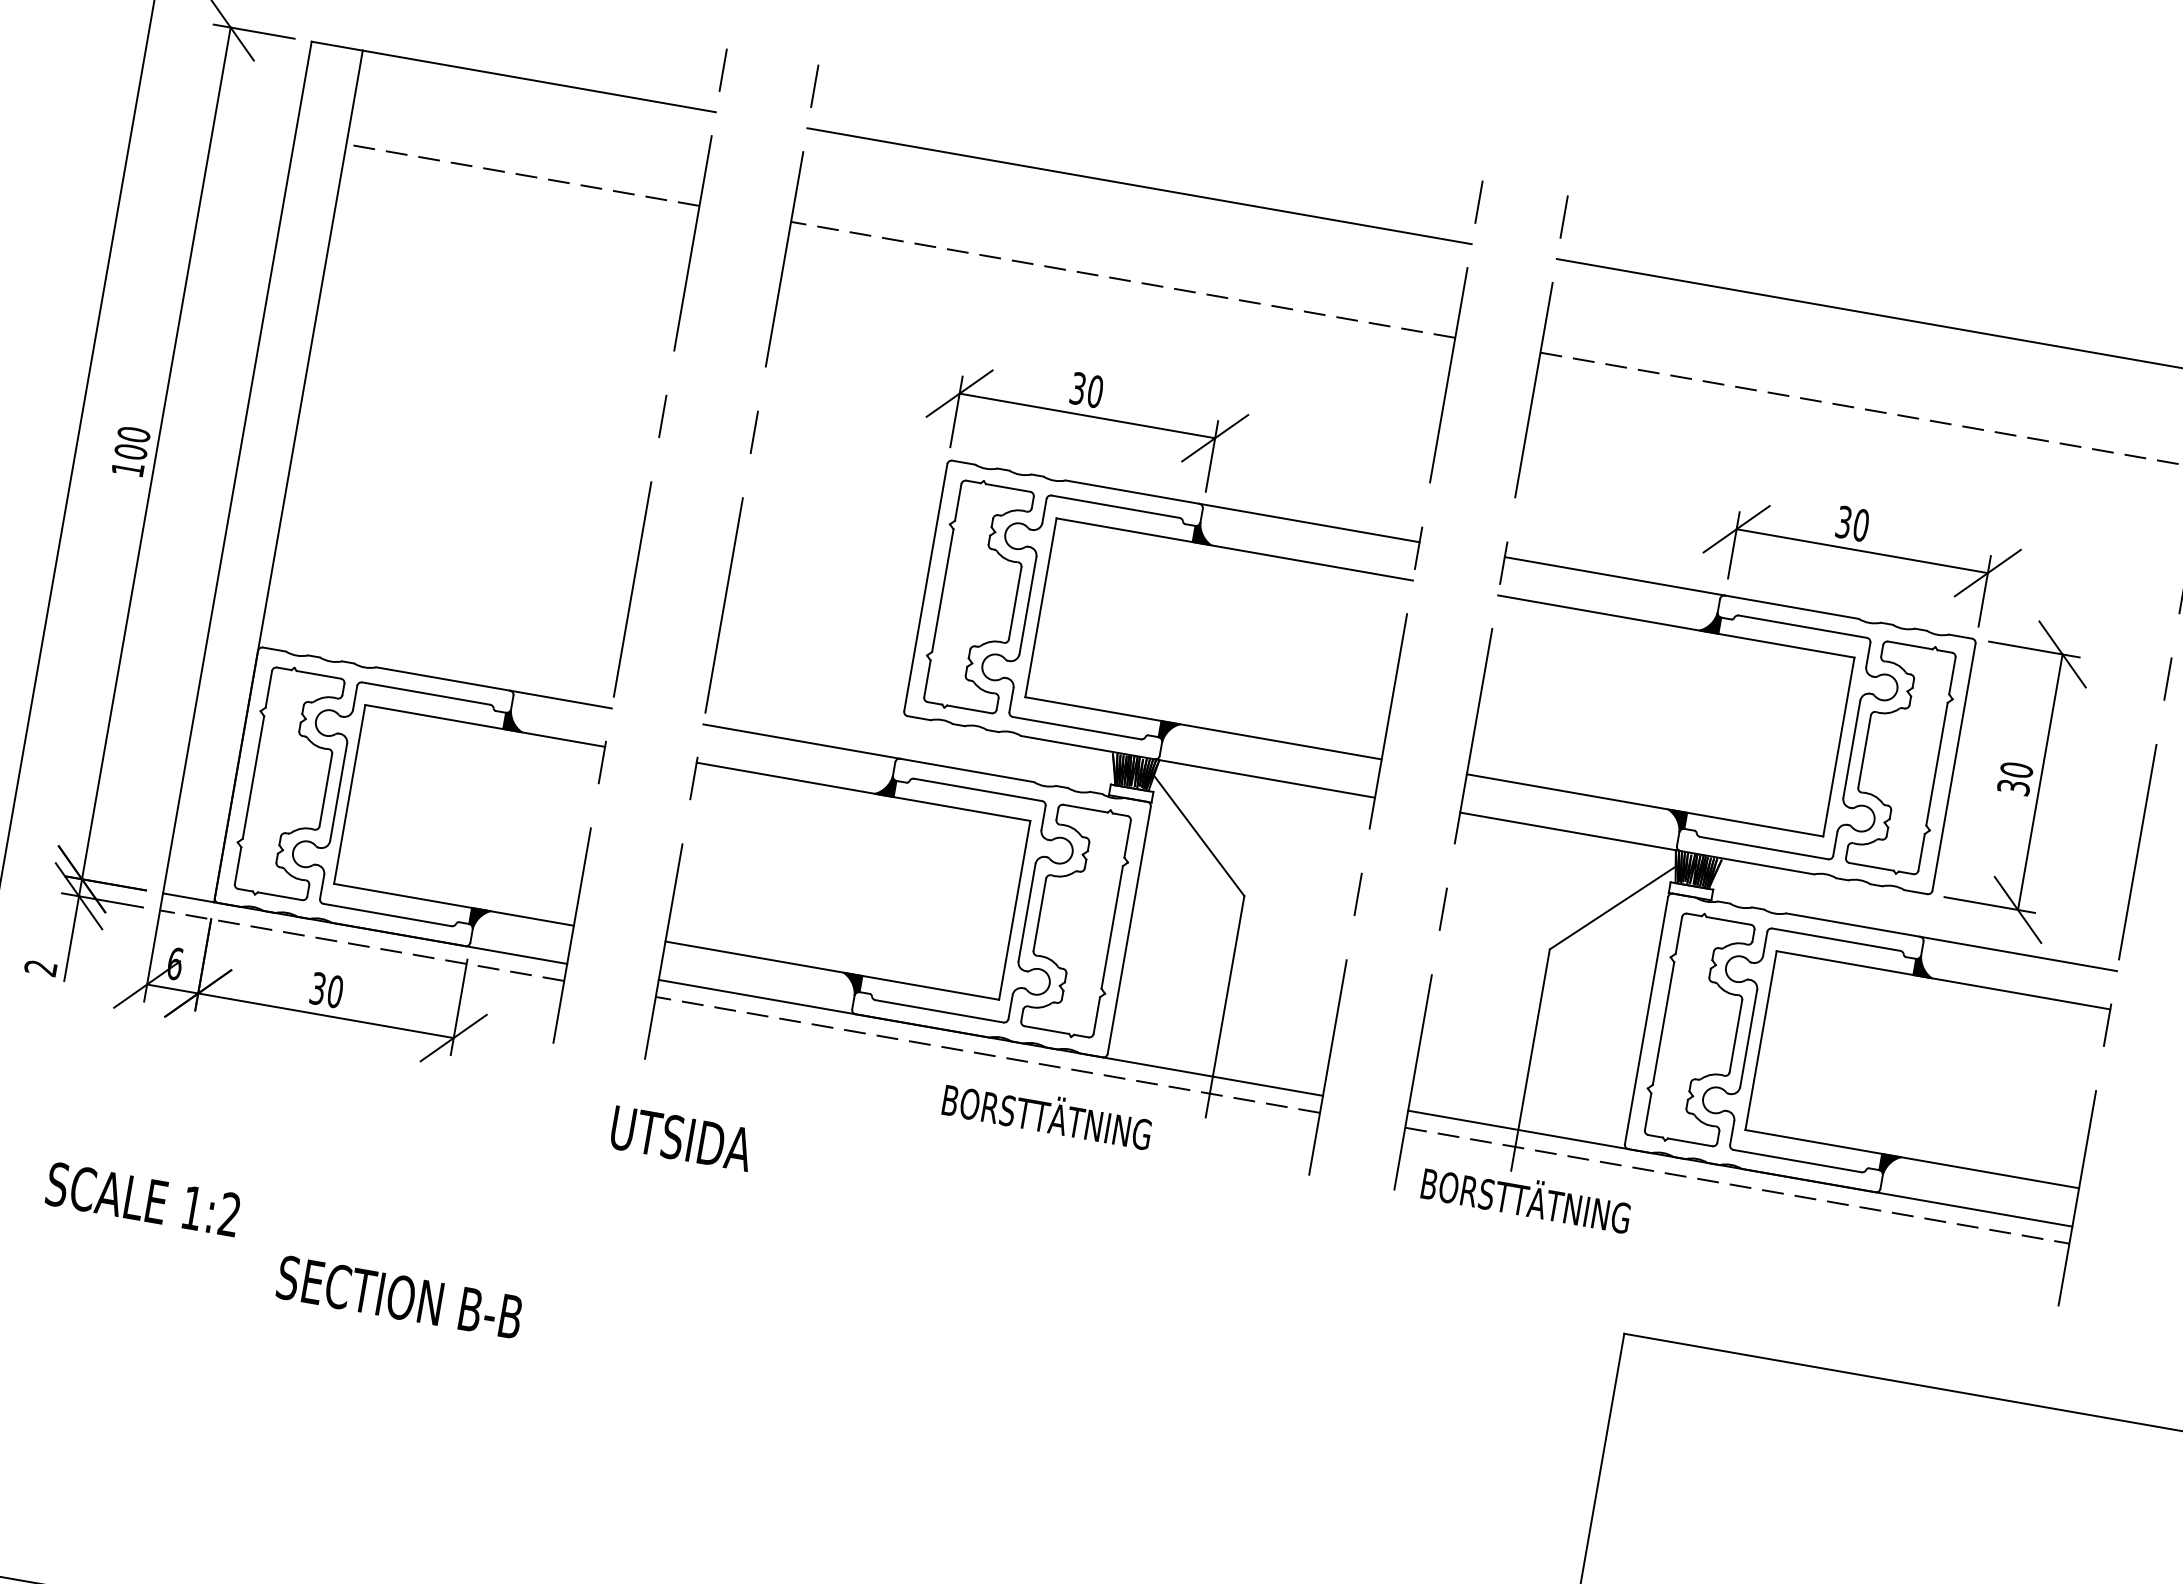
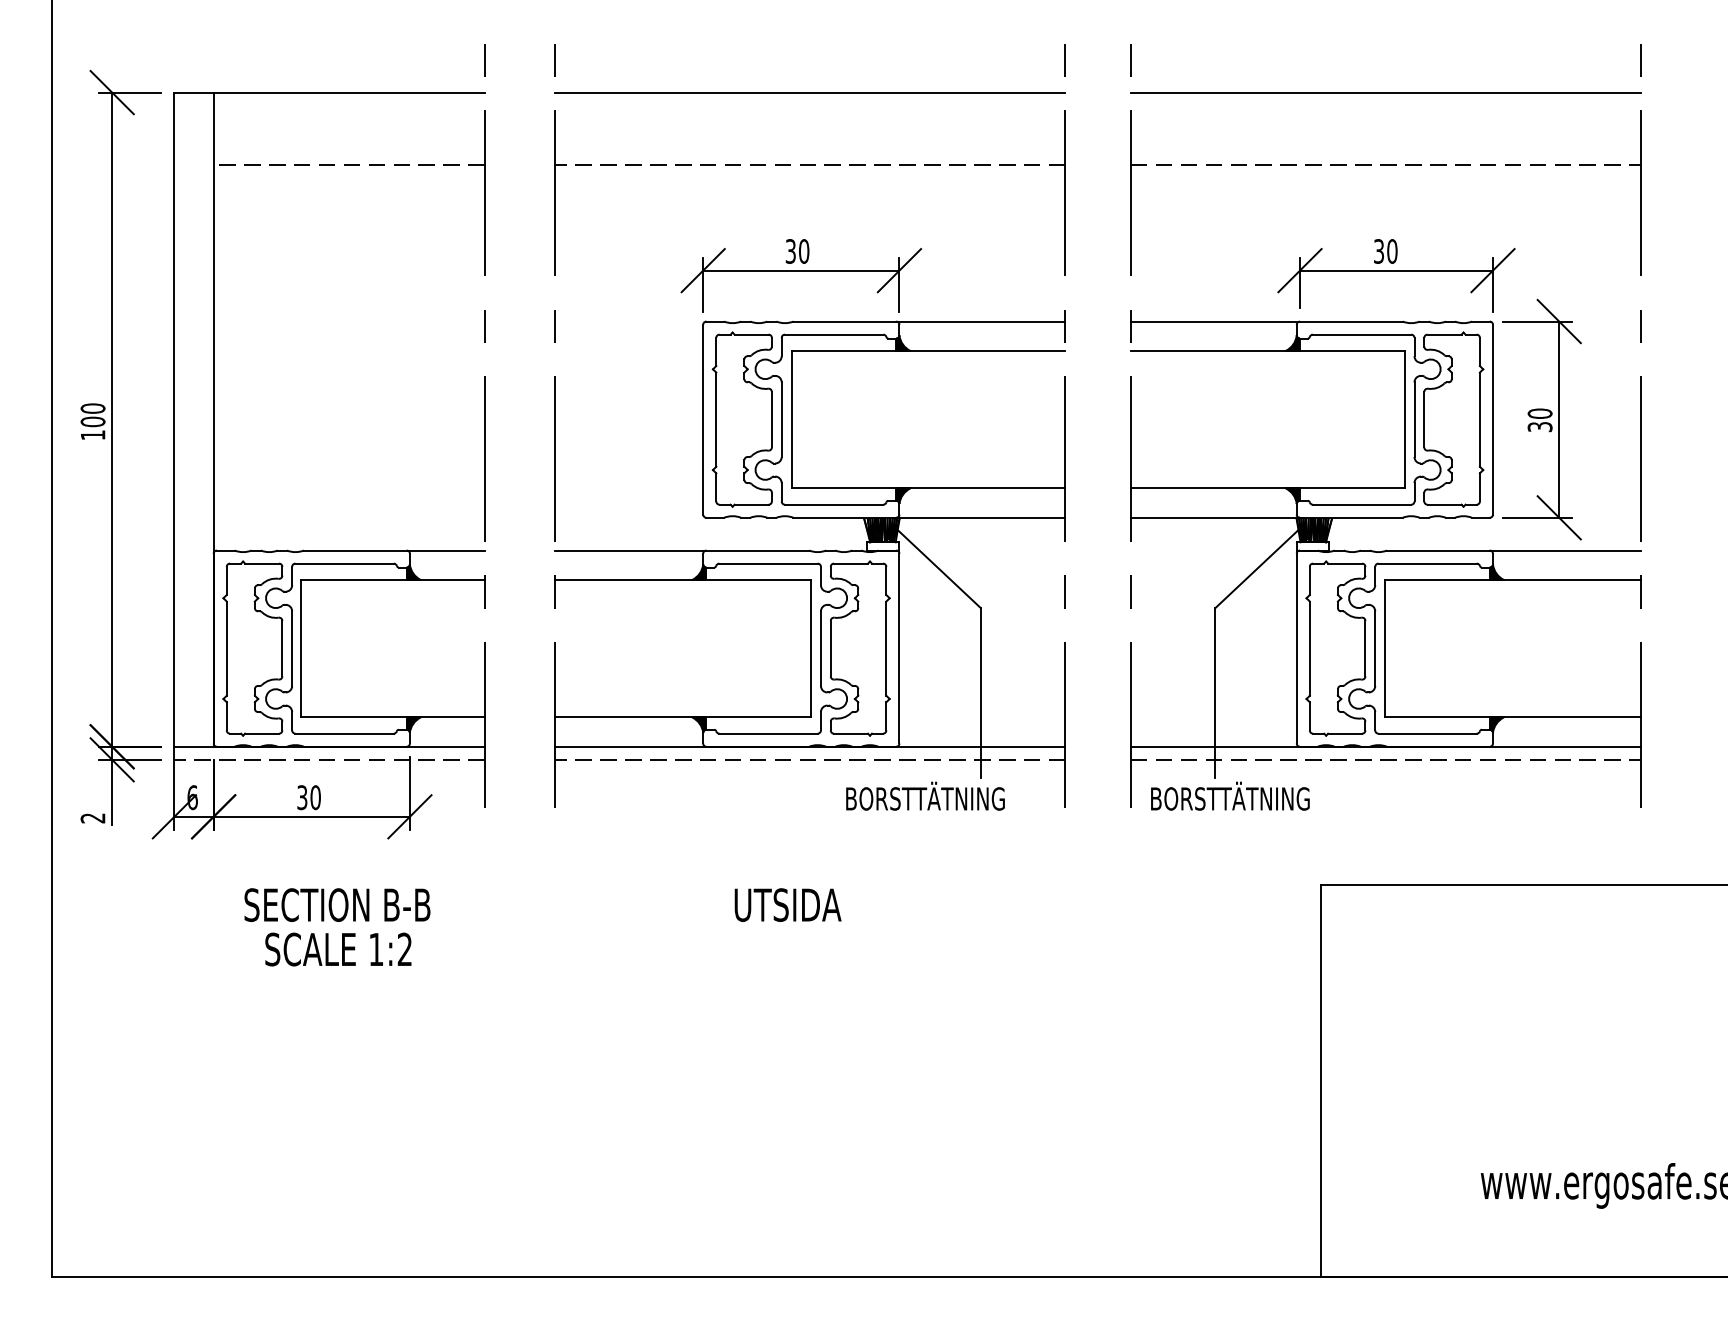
text: (1047, 1113) -> (925, 795), moved
text: (681, 1137) -> (787, 904), moved
text: (143, 1199) -> (338, 949), moved
text: (399, 1296) -> (337, 904), moved

